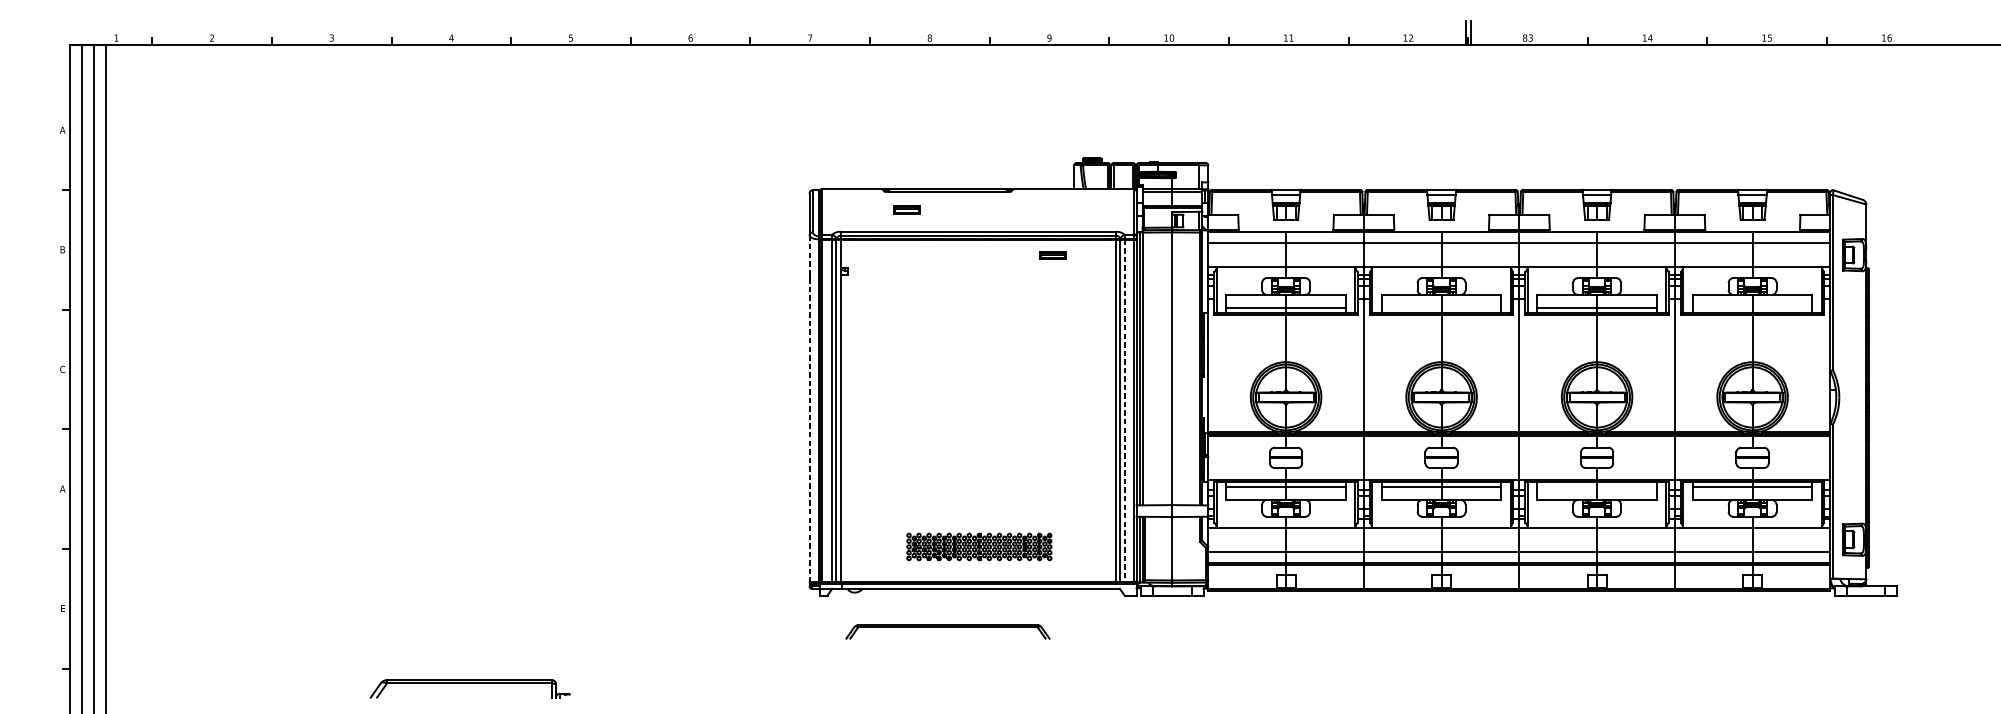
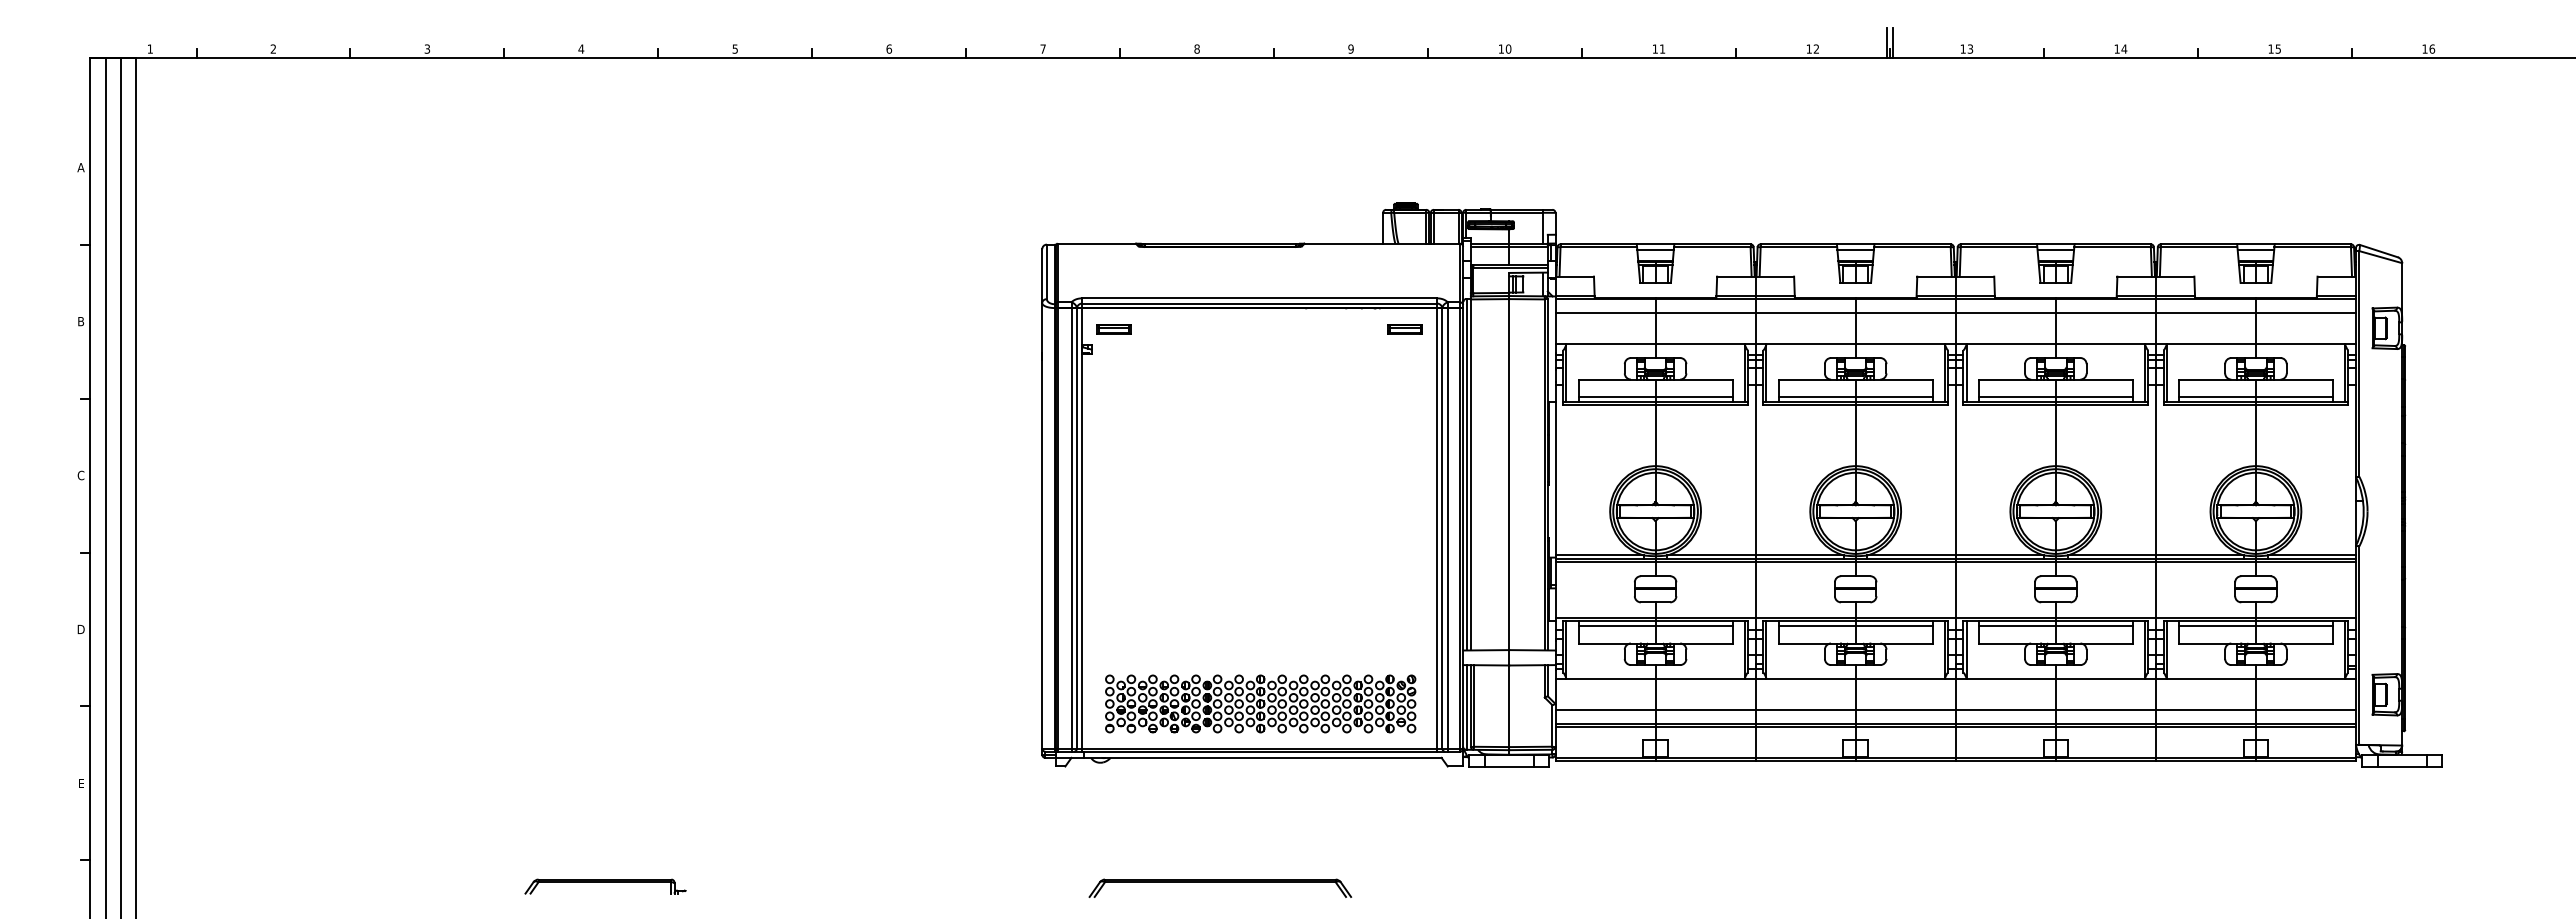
text: (1524, 37) -> (1962, 48), 83 -> 13
part: (906, 210) -> (1113, 329), moved
part: (1052, 255) -> (1404, 329), moved
line: (1441, 308) -> (1855, 396), added
line: (1752, 308) -> (2255, 396), added
line: (809, 408) -> (1042, 525), dashed -> solid
line: (1124, 412) -> (1447, 530), dashed -> solid
line: (1596, 486) -> (2055, 626), added
text: (62, 489) -> (80, 629), A -> D
part: (979, 546) -> (1260, 703), size x1.67
part: (948, 631) -> (1220, 887), moved
part: (470, 688) -> (605, 886), size x0.62

